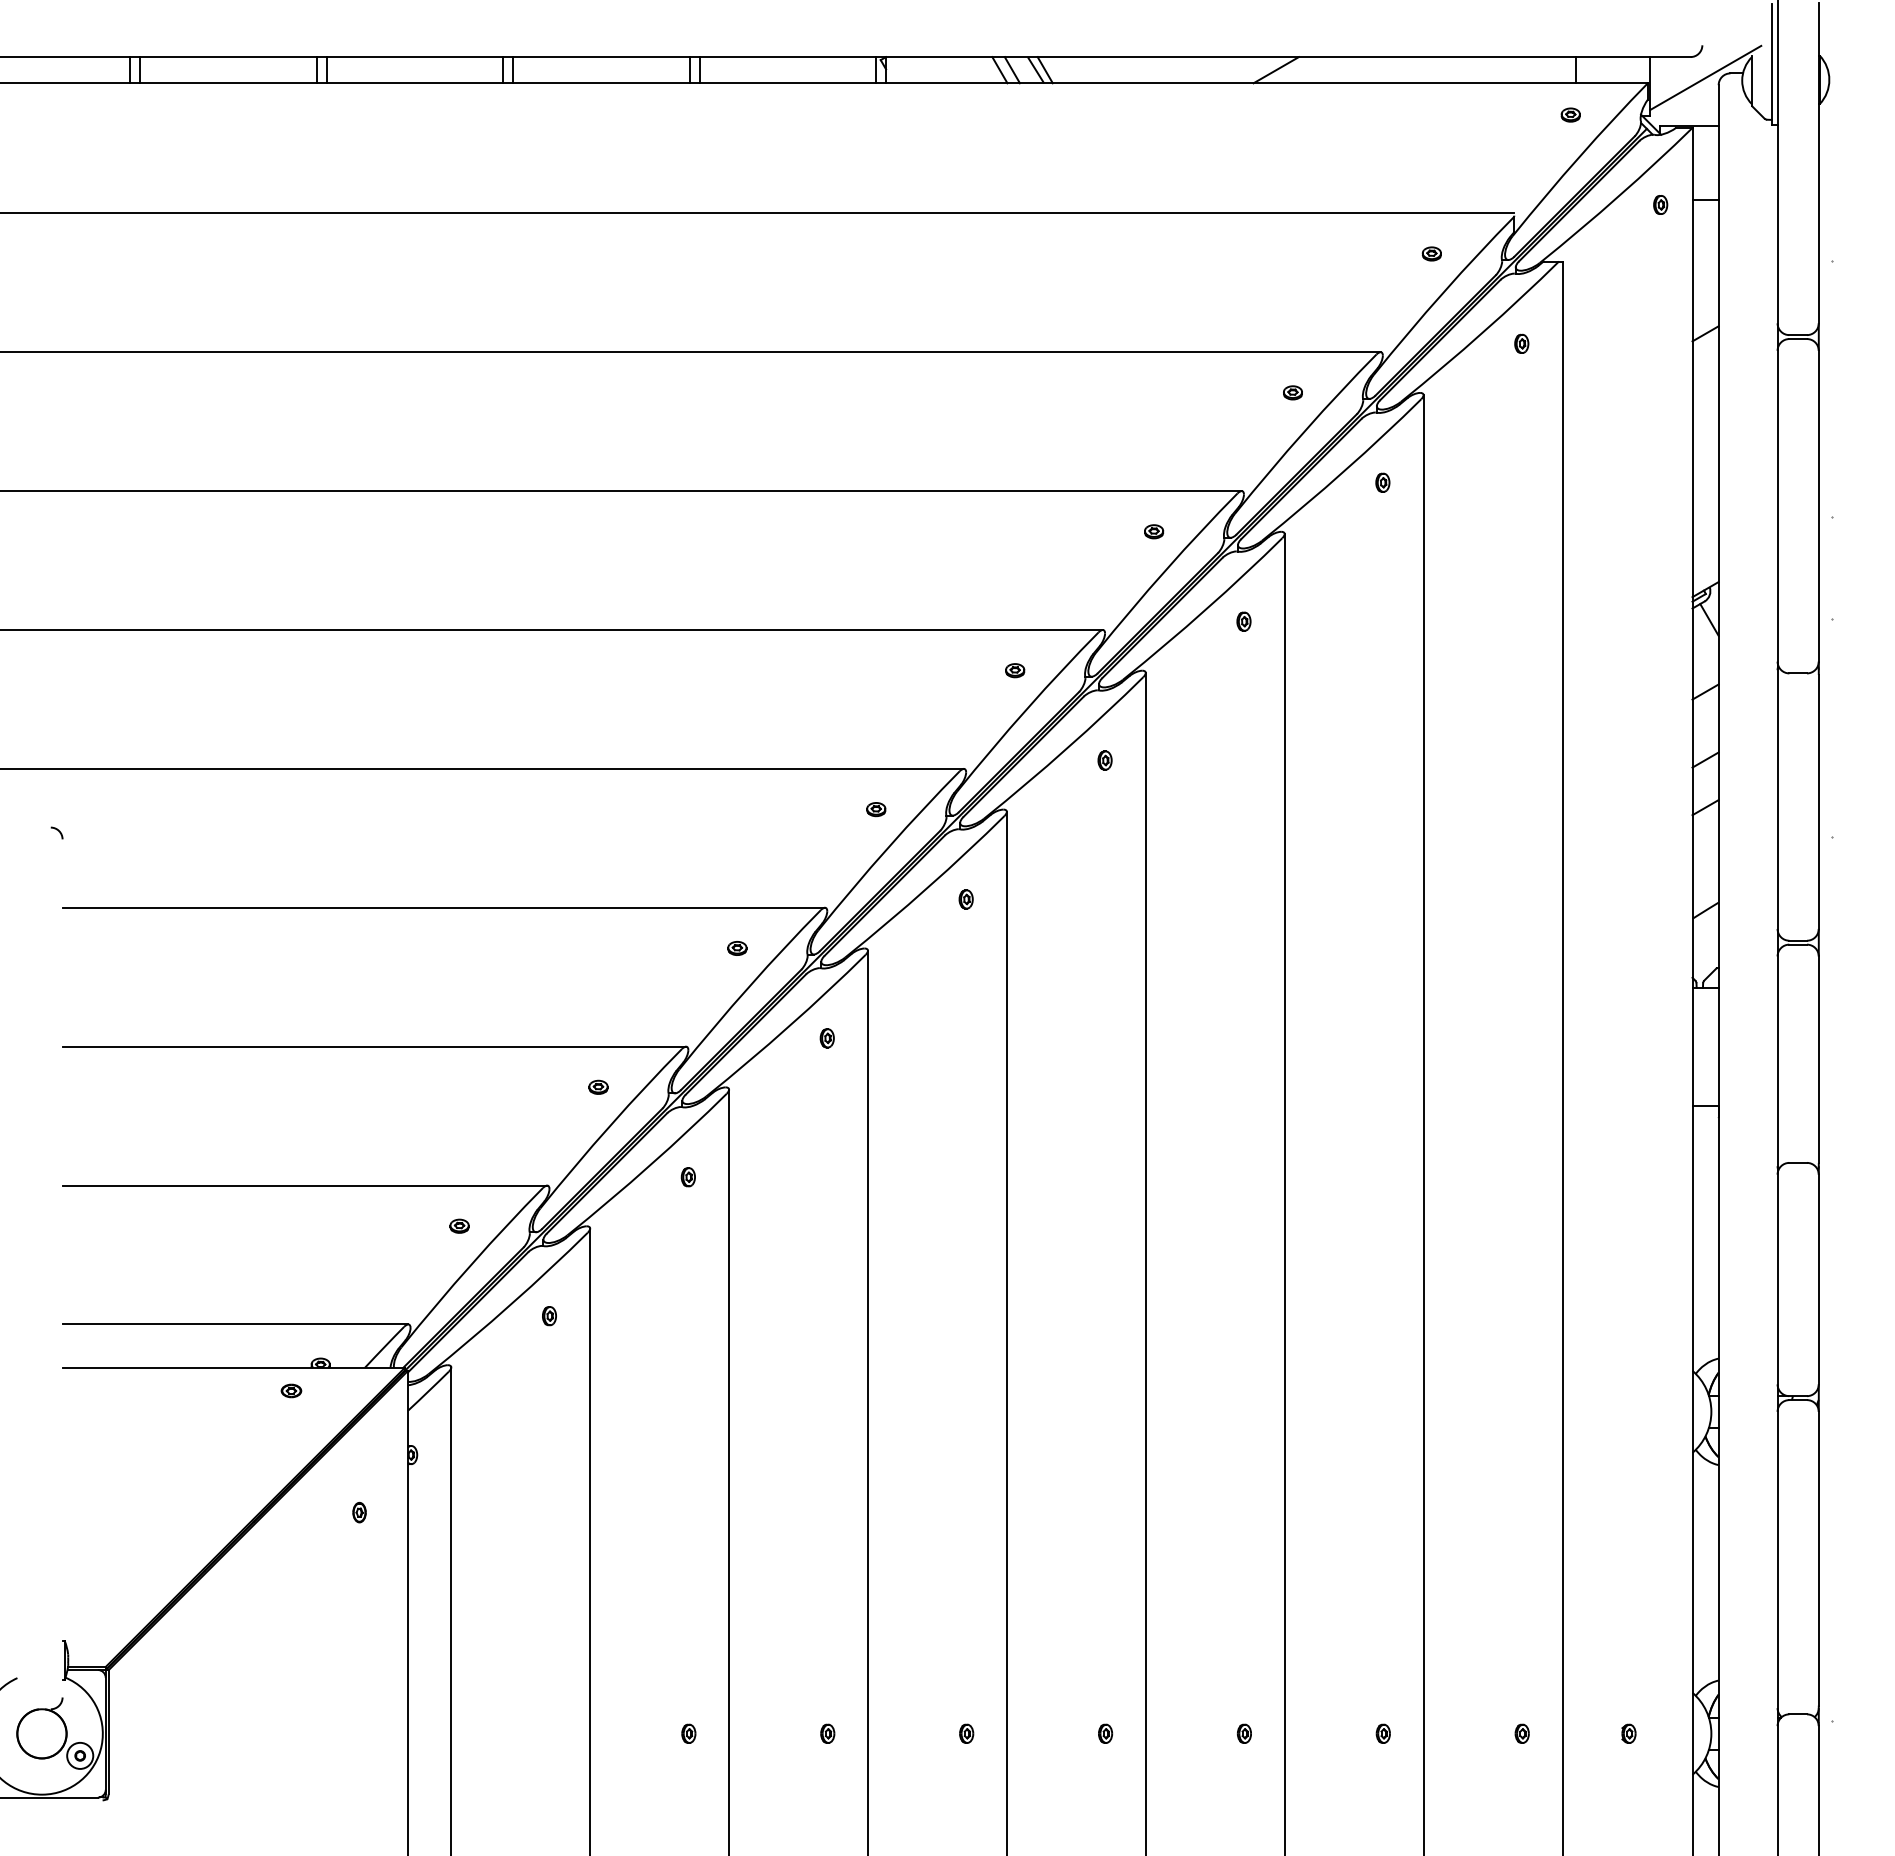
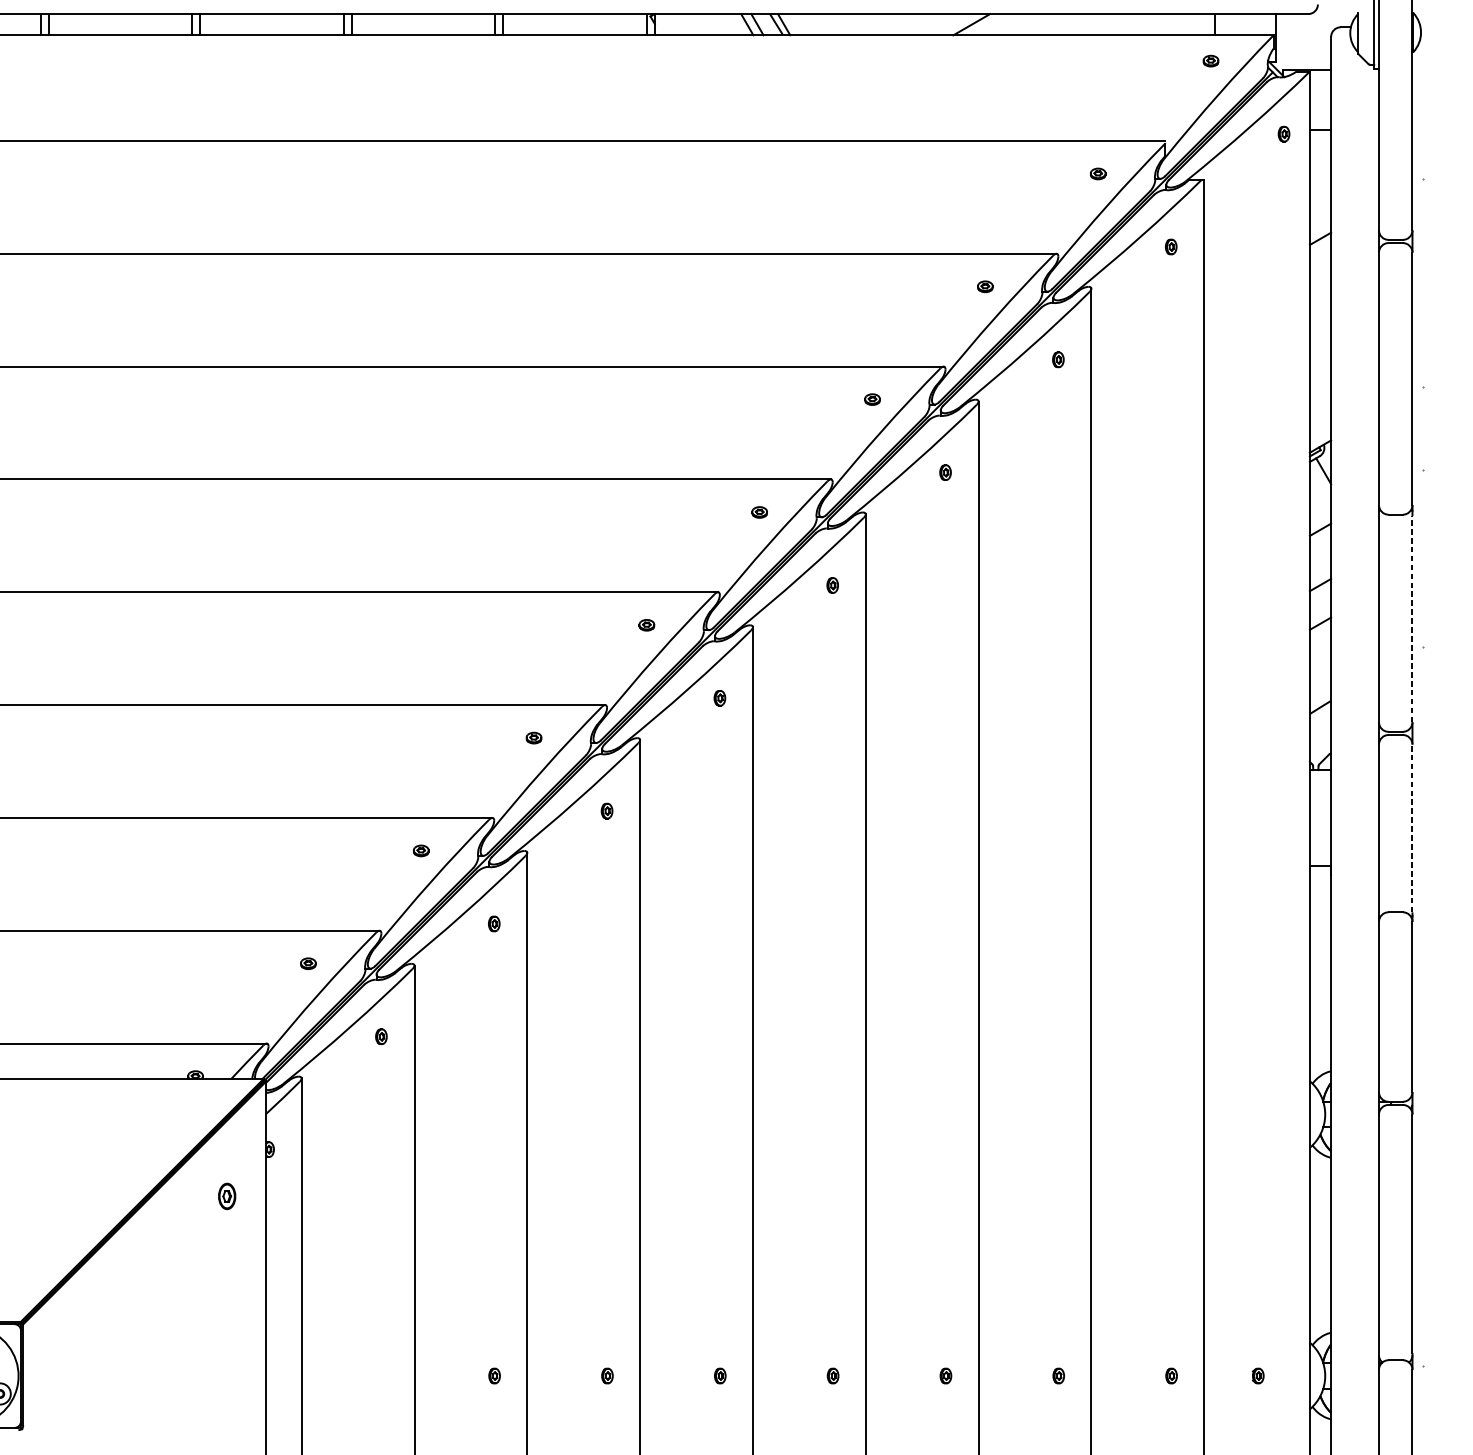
line: (1705, 77) -> (1320, 30), removed
line: (1818, 801) -> (1412, 618), solid -> dashed
line: (1818, 1059) -> (1412, 828), solid -> dashed
part: (291, 1390) -> (171, 1097), removed
part: (359, 1512) -> (227, 1196), size x1.6

